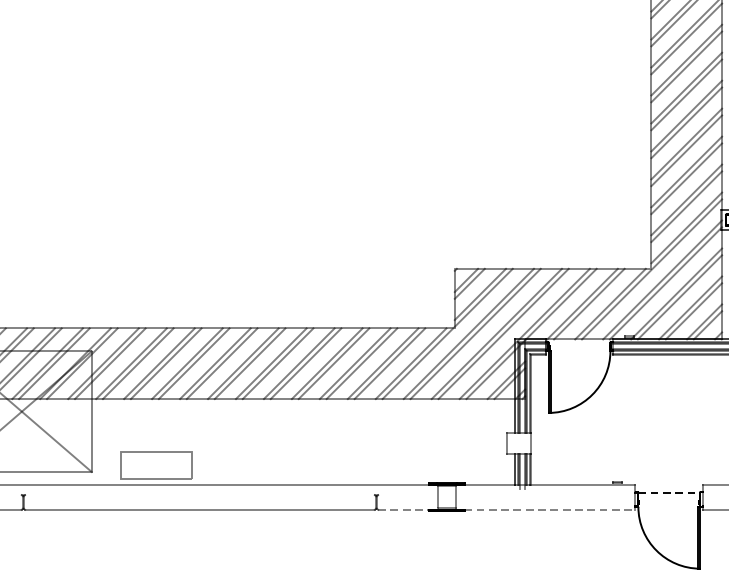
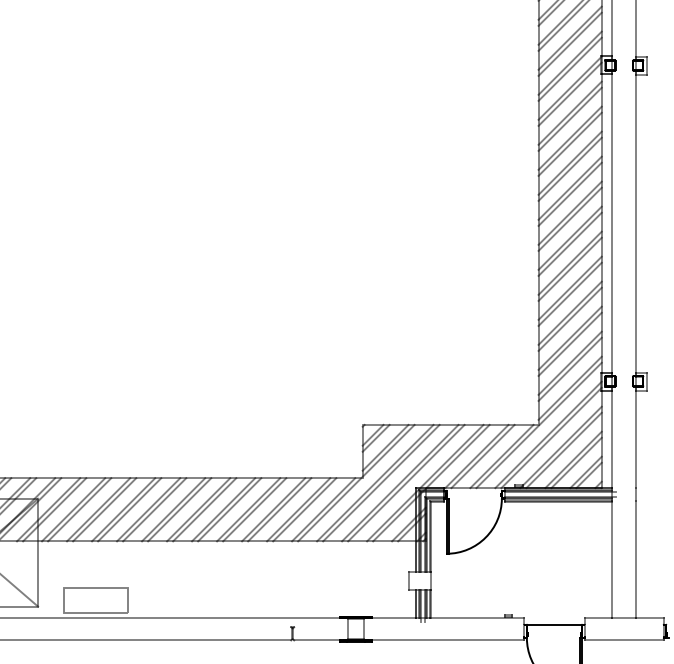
line: (669, 492) -> (554, 624), dashed -> solid
line: (507, 509) -> (409, 640), dashed -> solid

